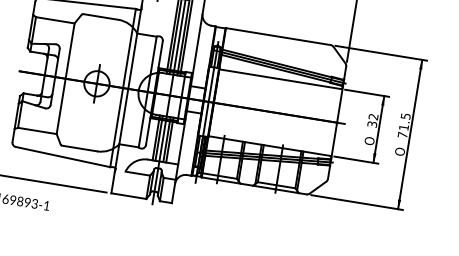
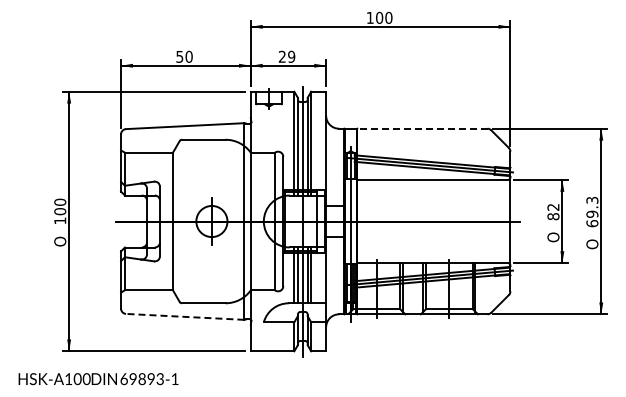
line: (277, 36) -> (421, 128), solid -> dashed
text: (372, 124) -> (553, 216), 32 -> 82
text: (404, 126) -> (592, 212), 71.5 -> 69.3
line: (62, 156) -> (184, 316), solid -> dashed

